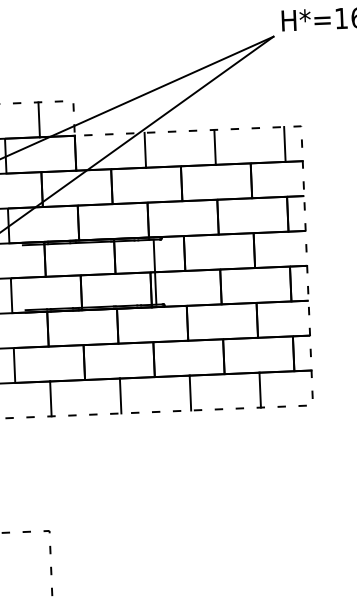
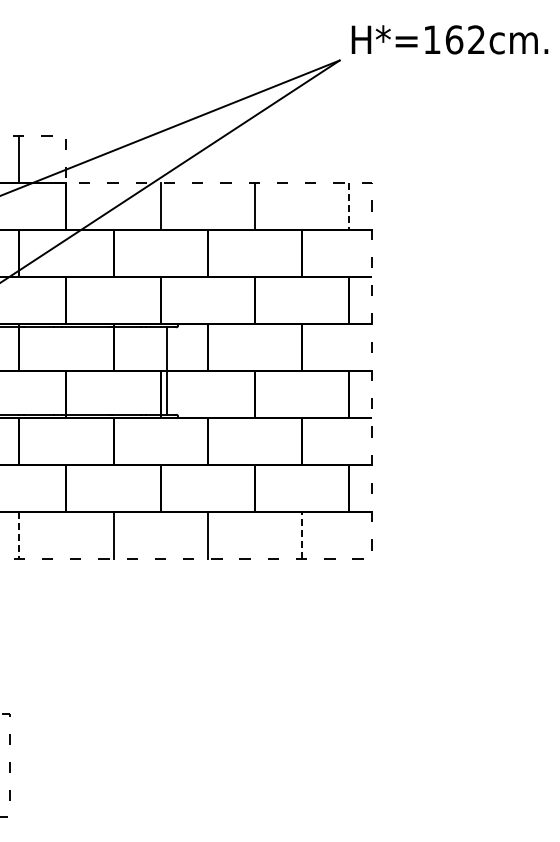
line: (284, 144) -> (348, 206), solid -> dashed
line: (259, 389) -> (301, 535), solid -> dashed
line: (50, 398) -> (19, 535), solid -> dashed

